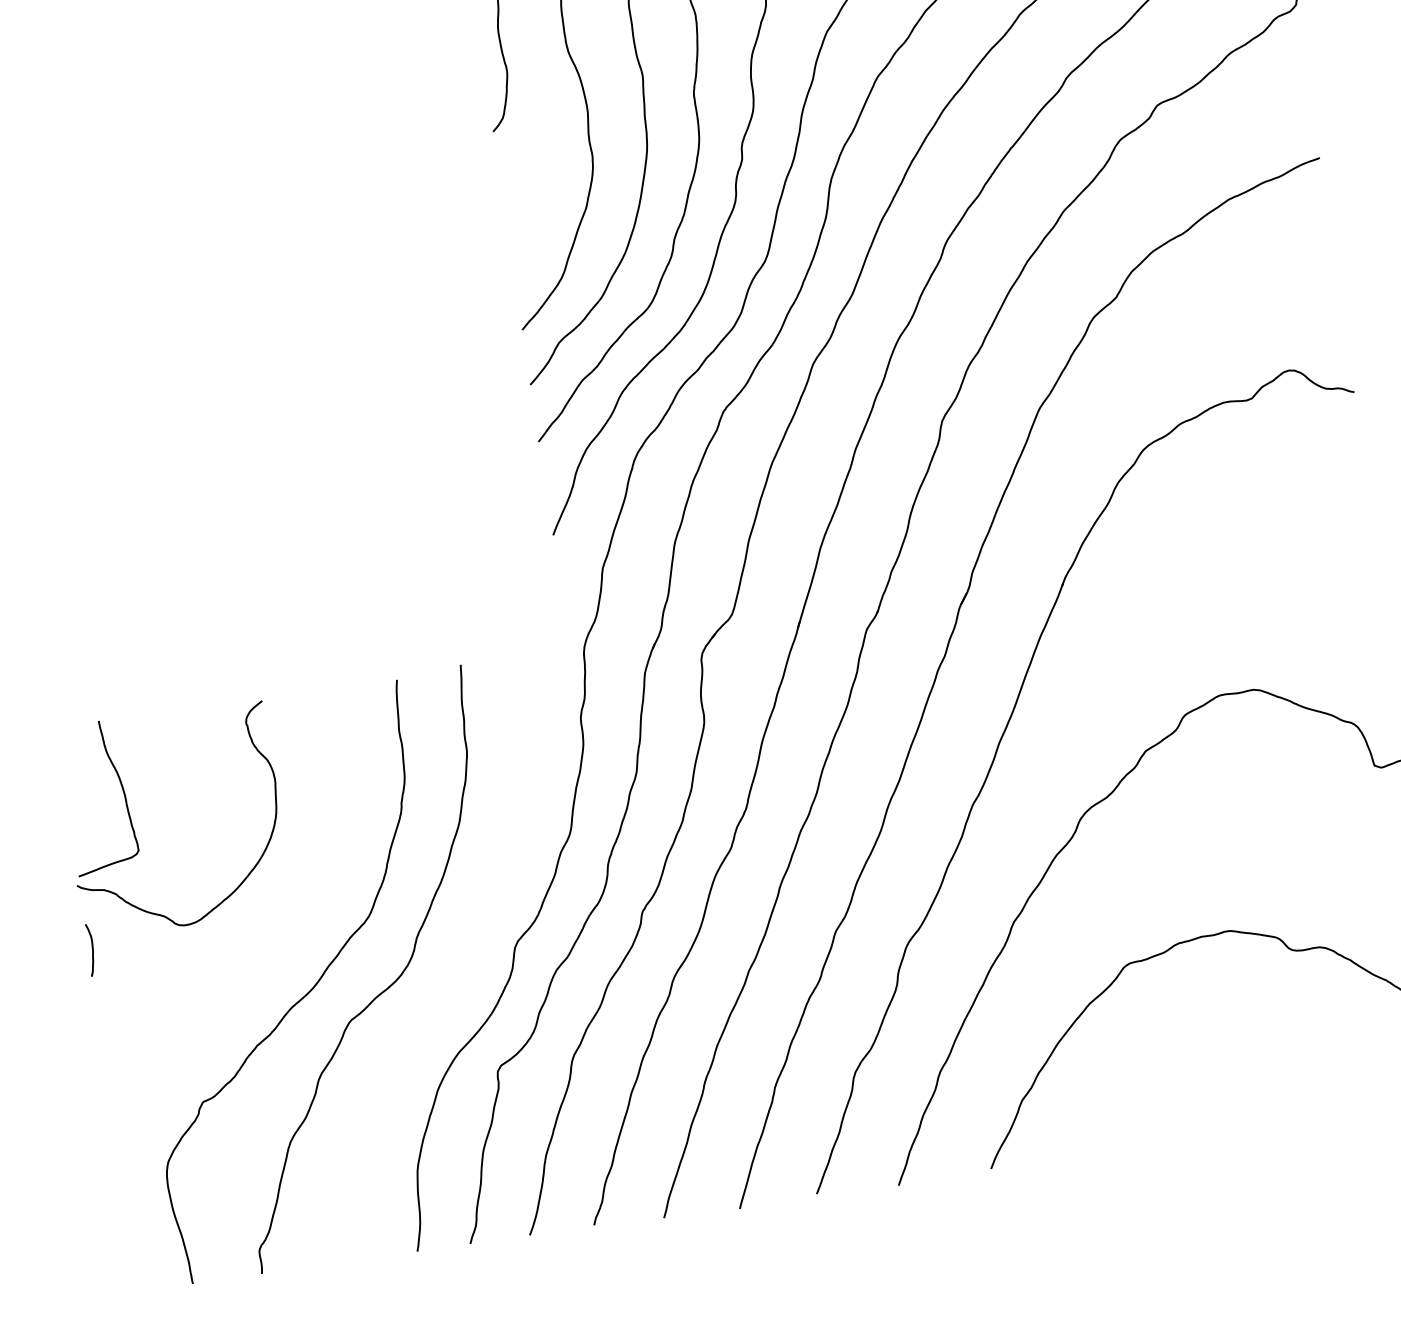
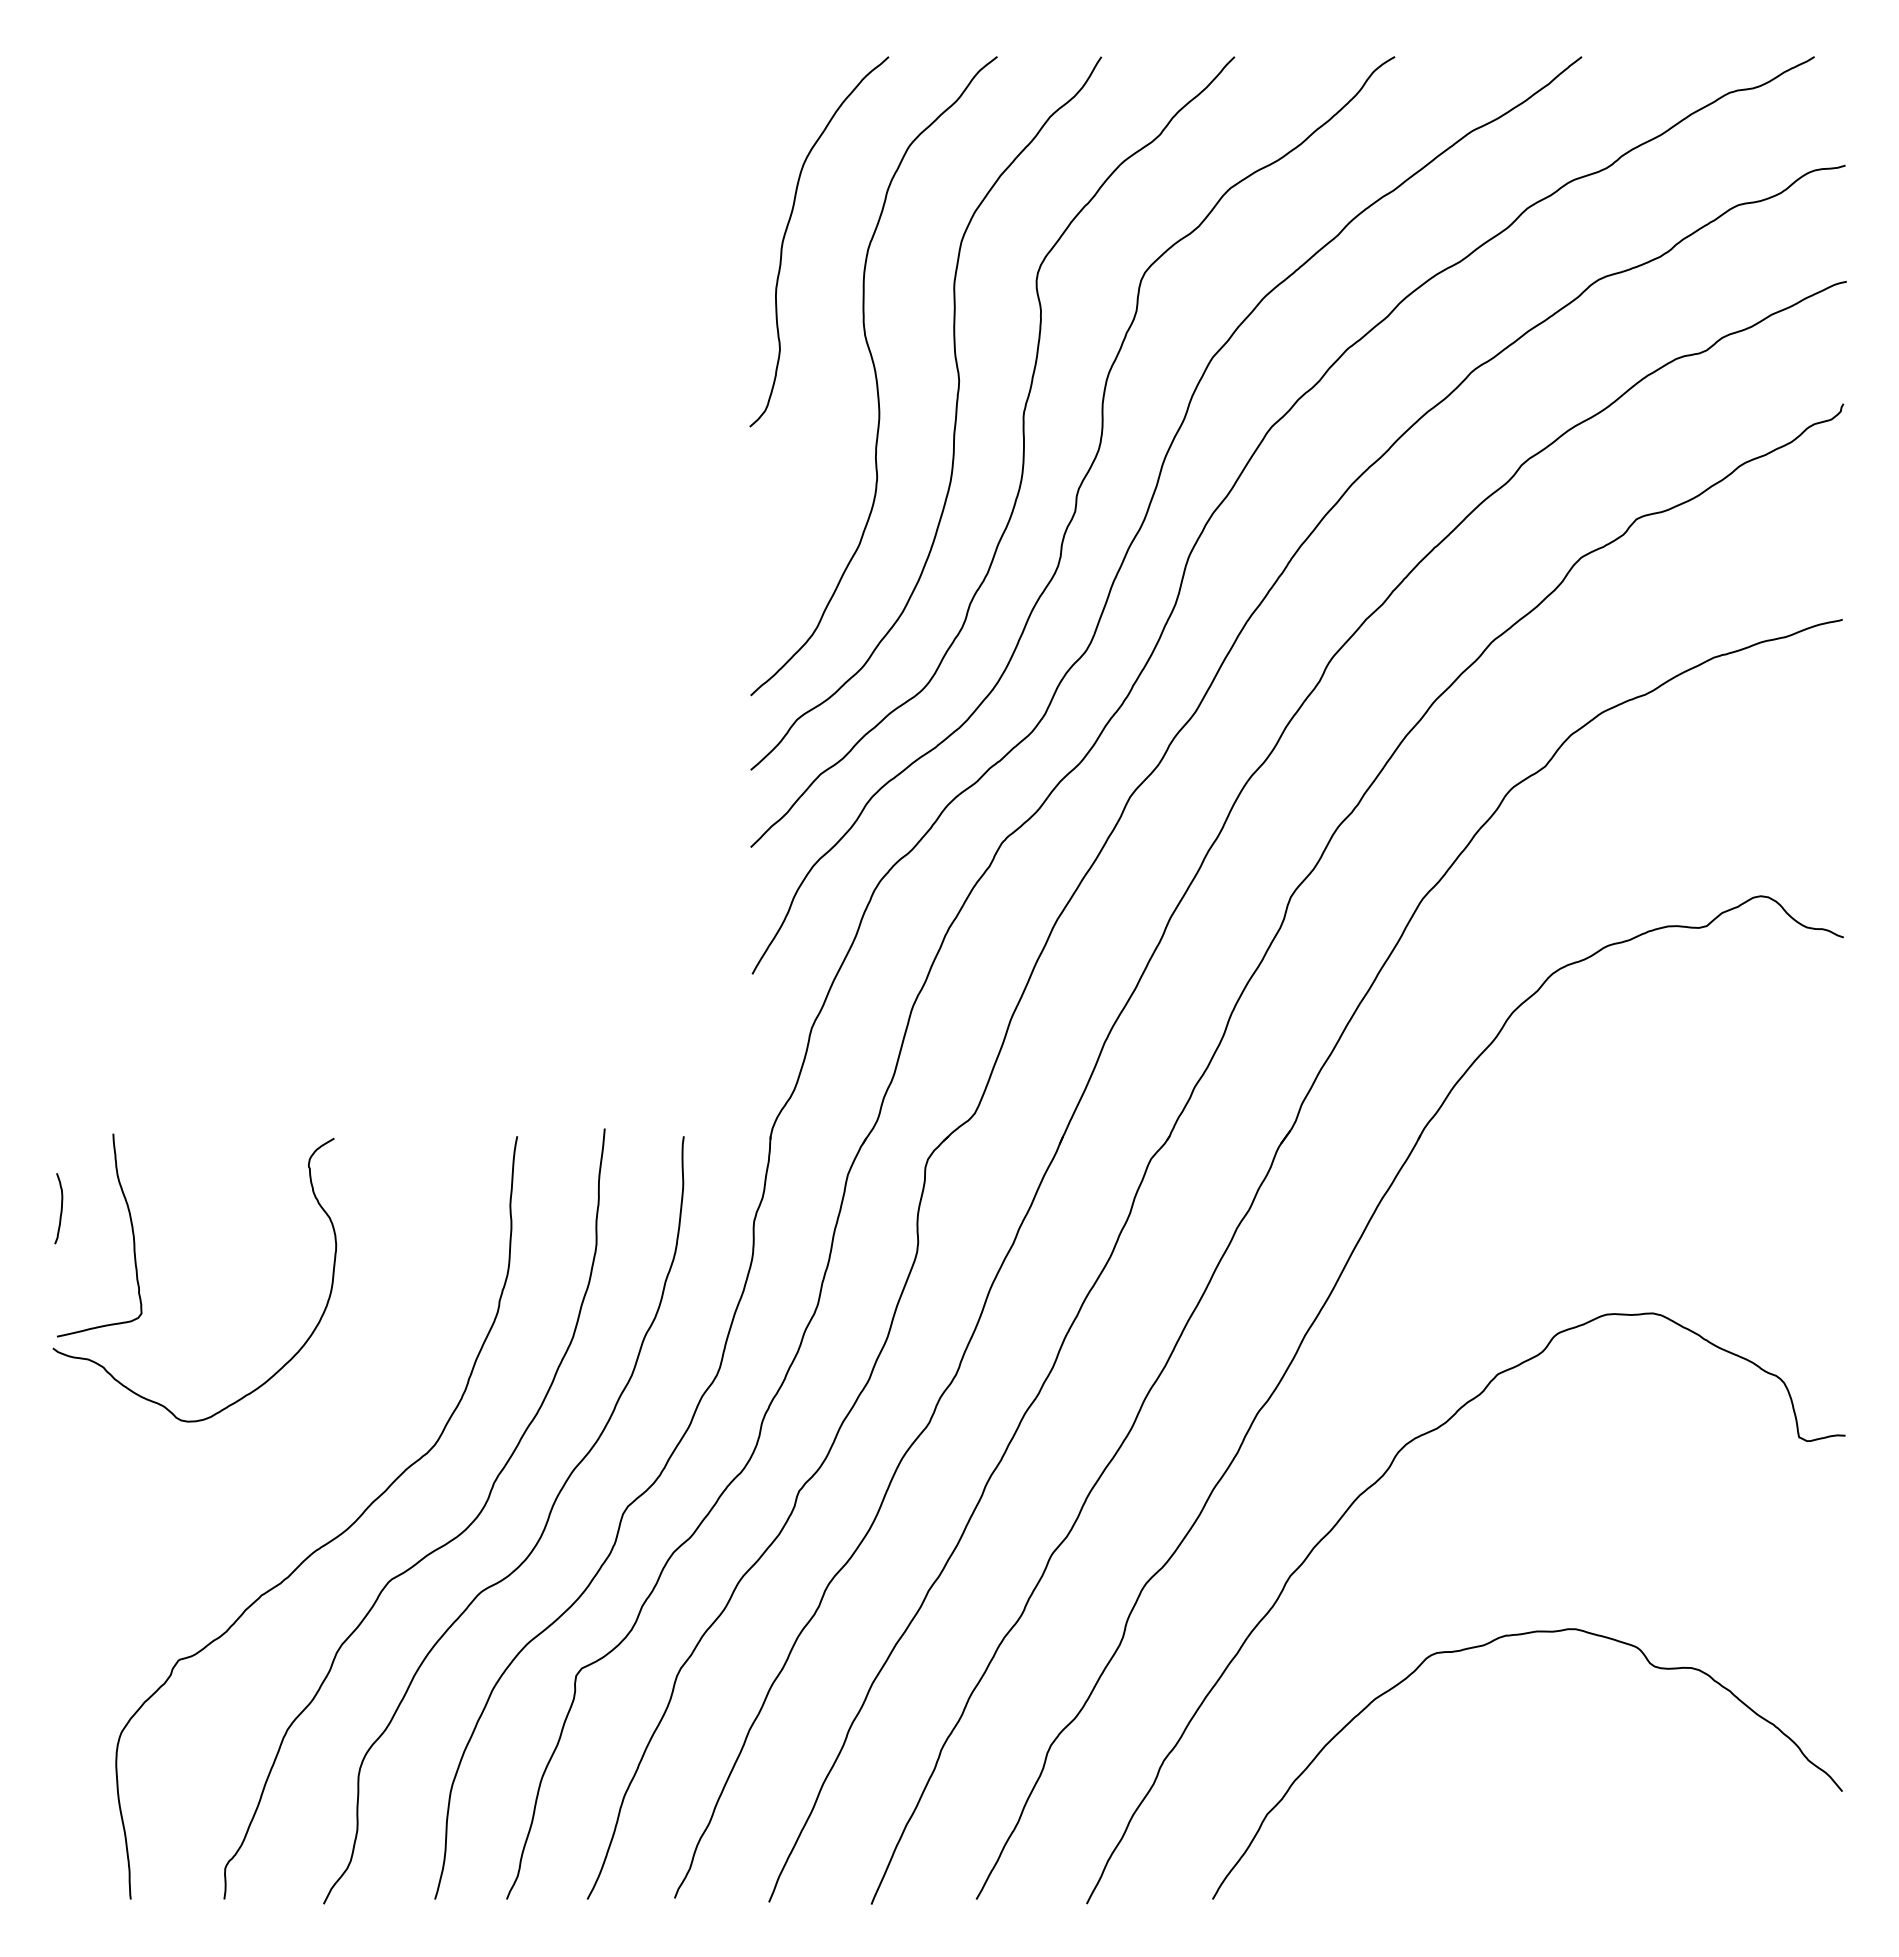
curve: (91, 949) -> (60, 1208), moved
curve: (454, 975) -> (537, 1540), added

